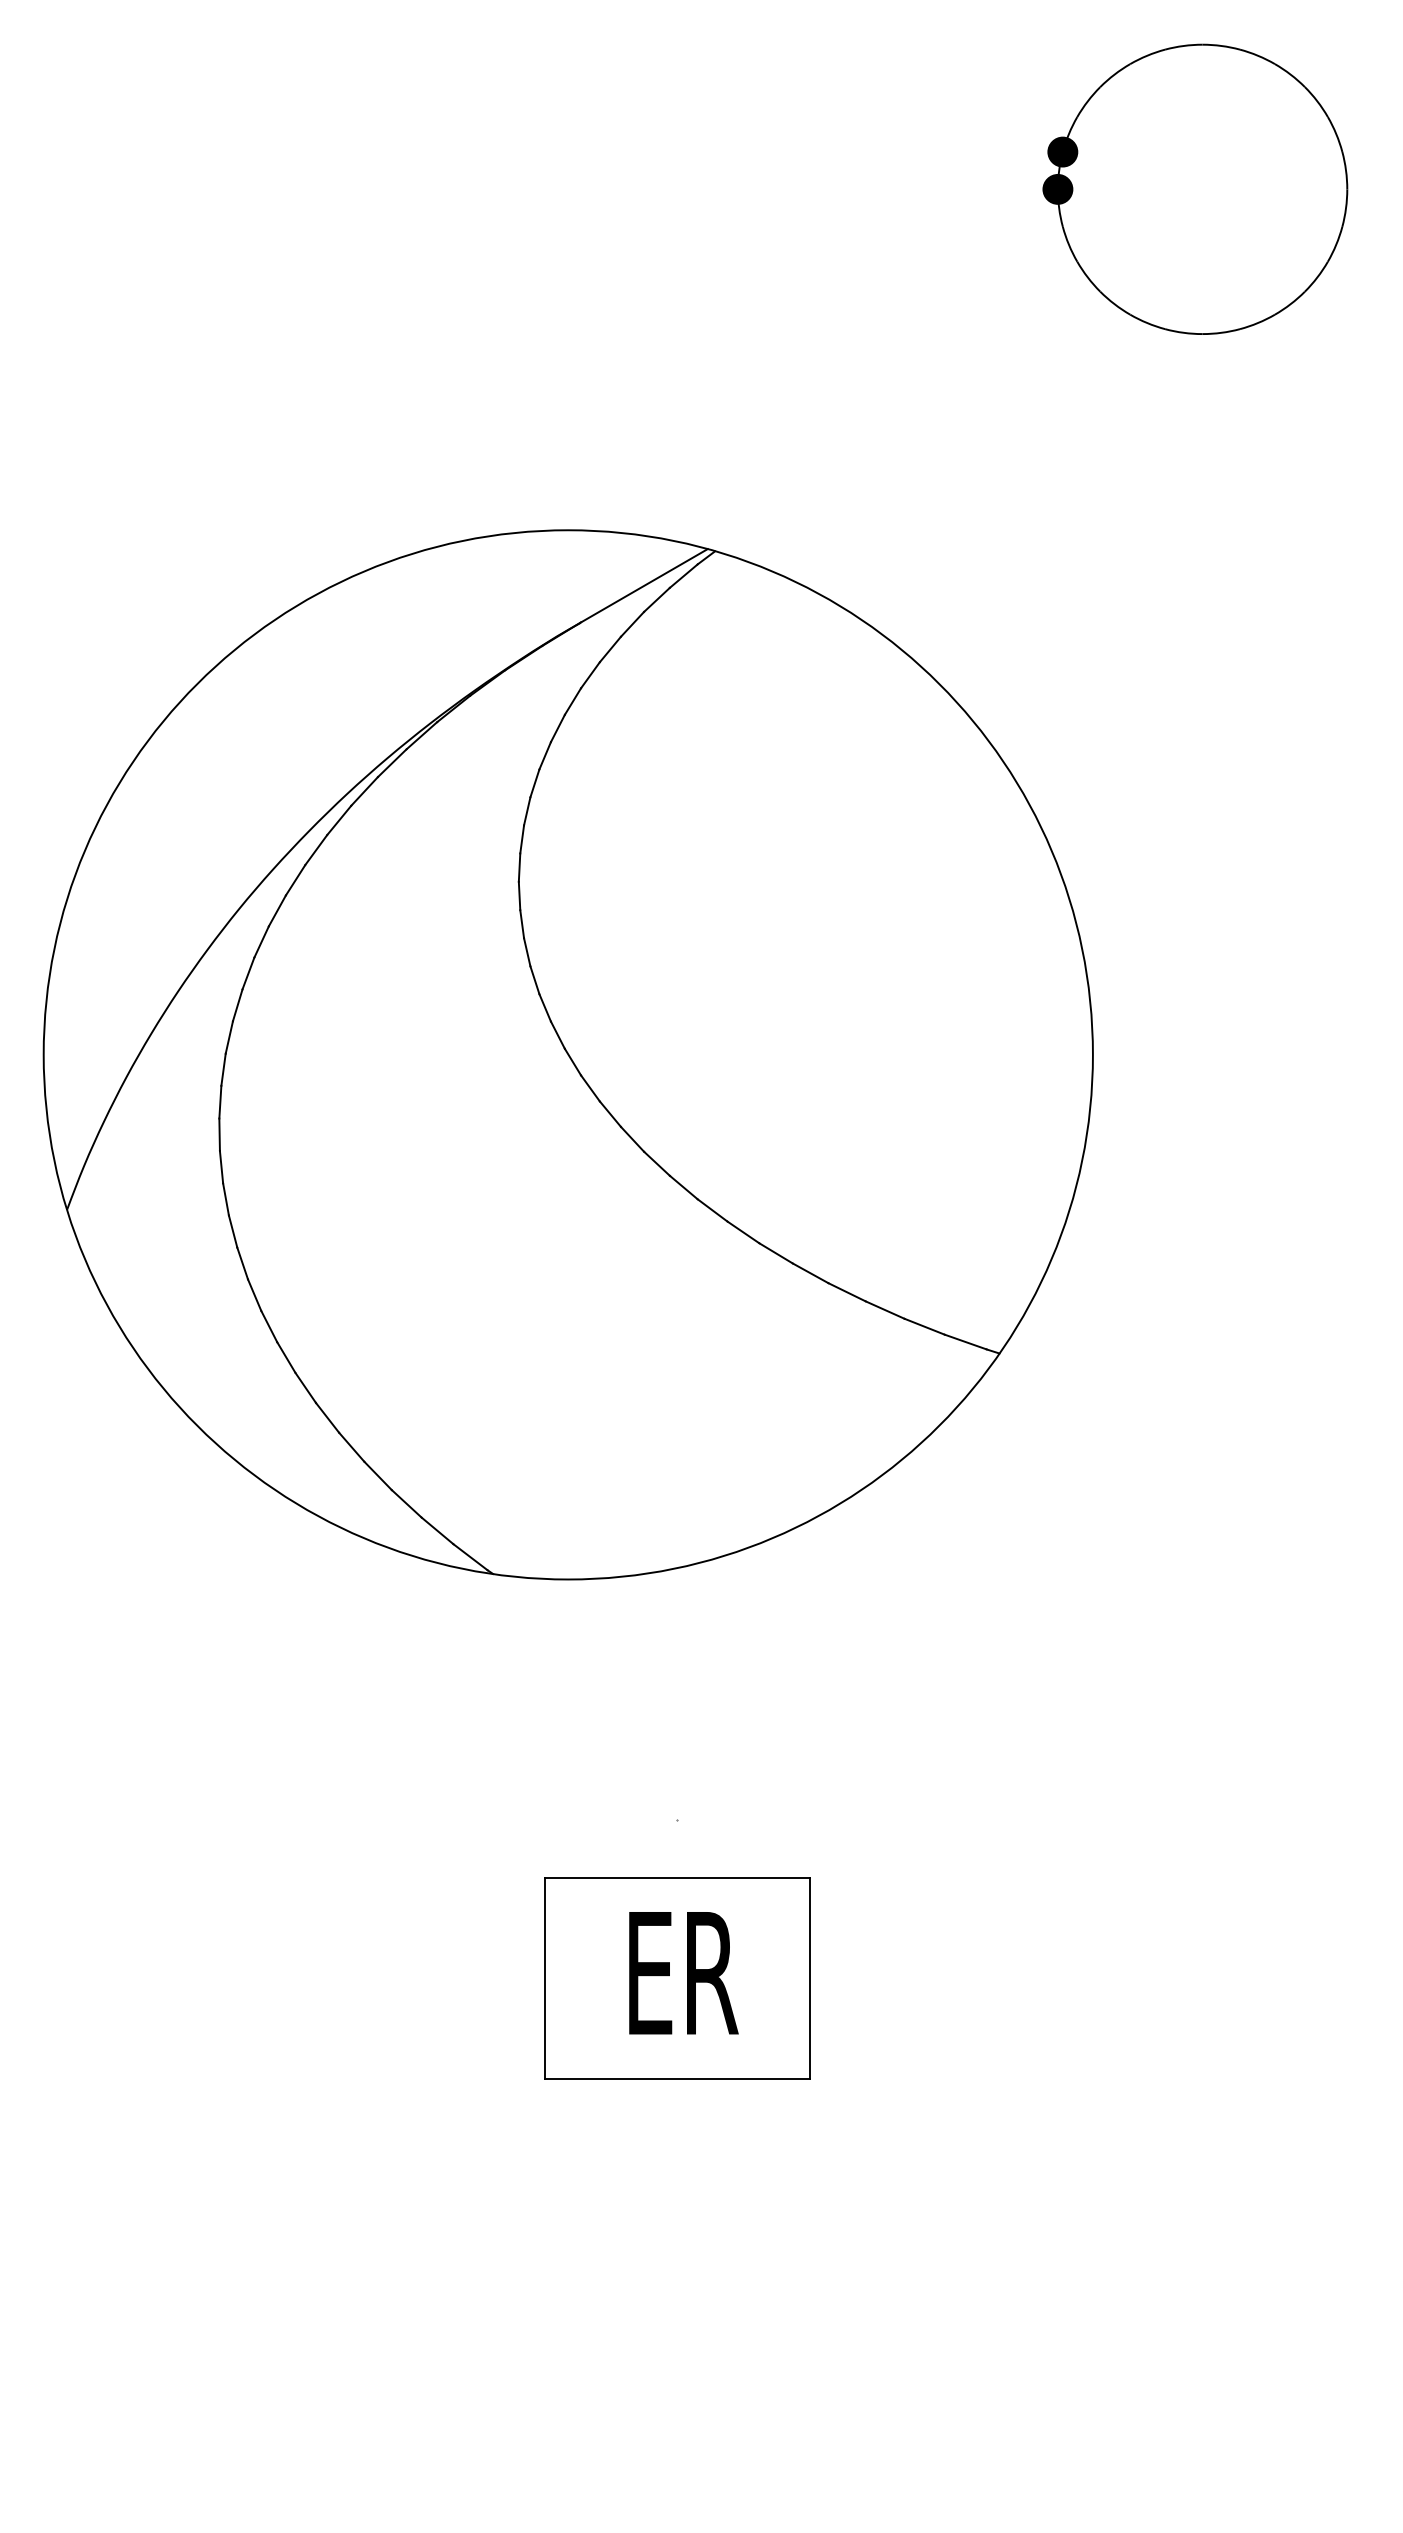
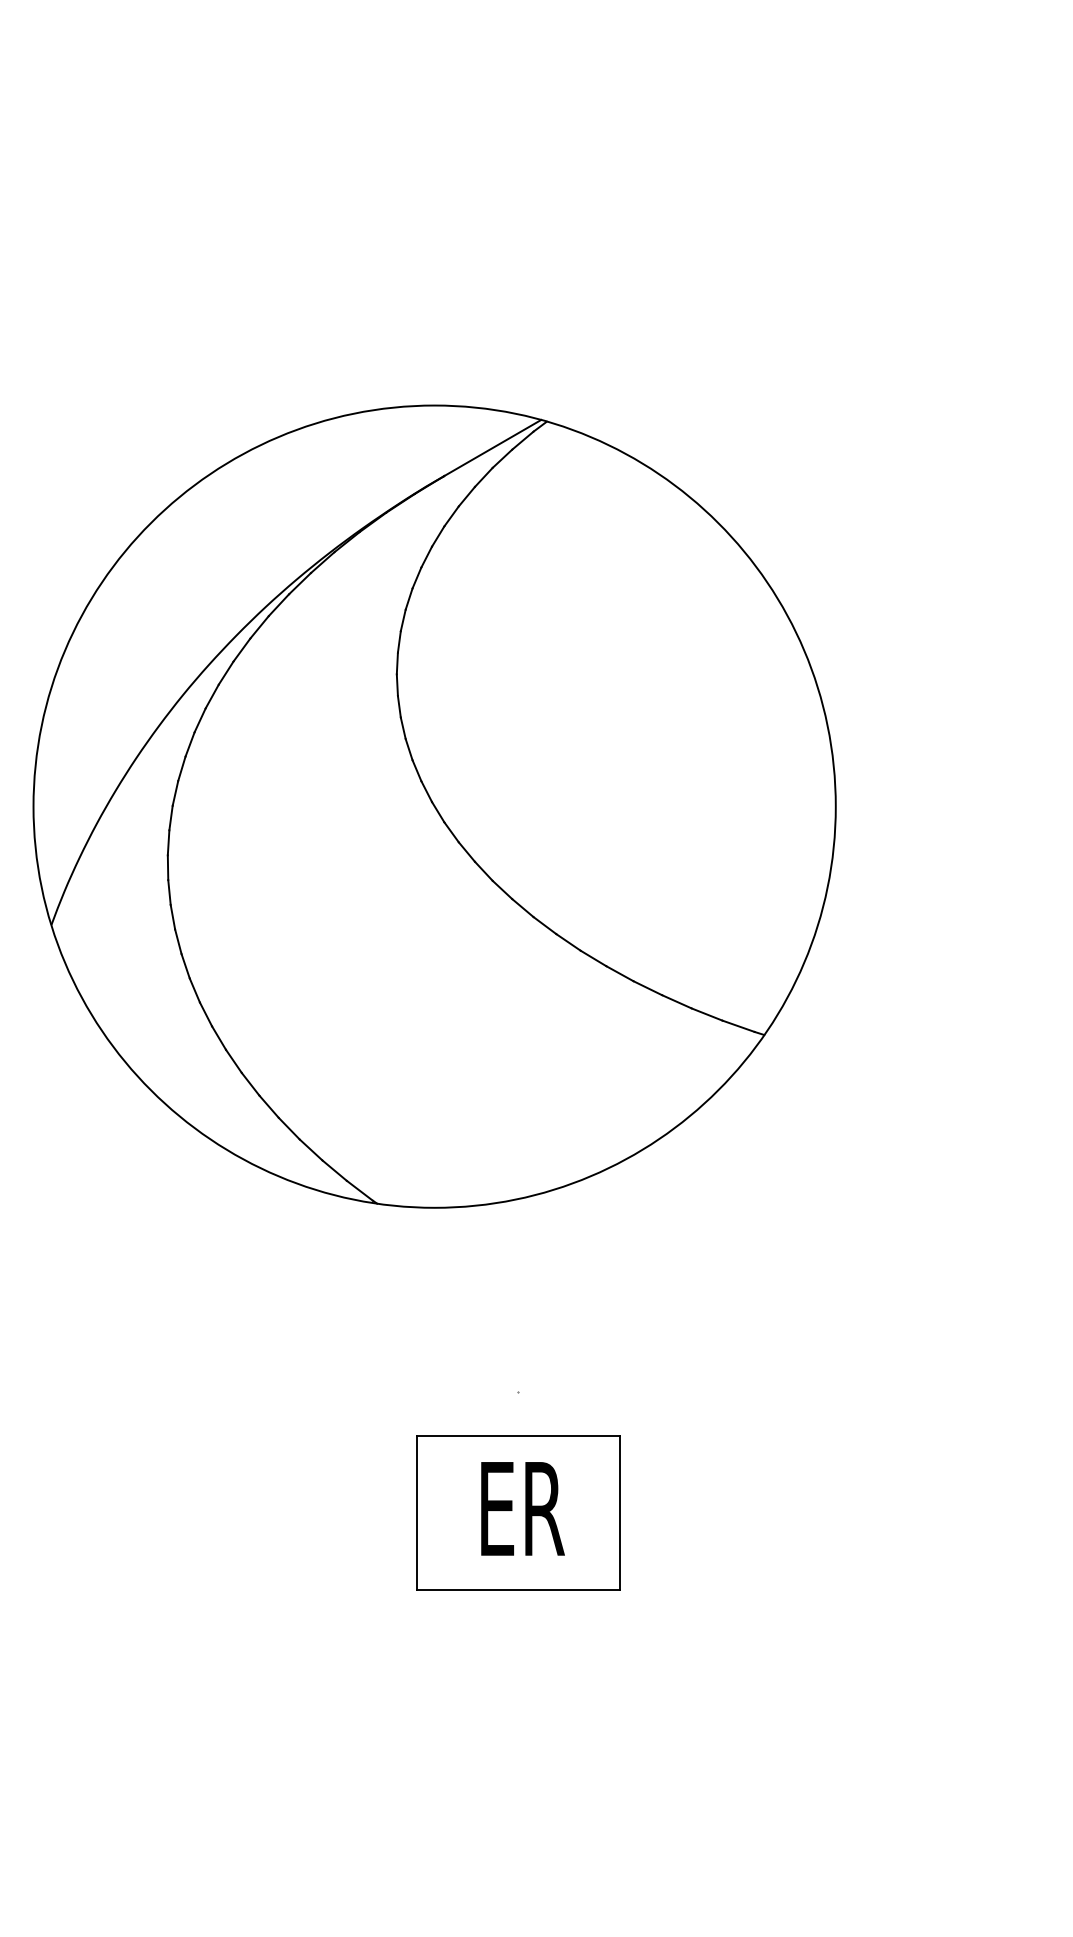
part: (1195, 188) -> (914, 144), removed

